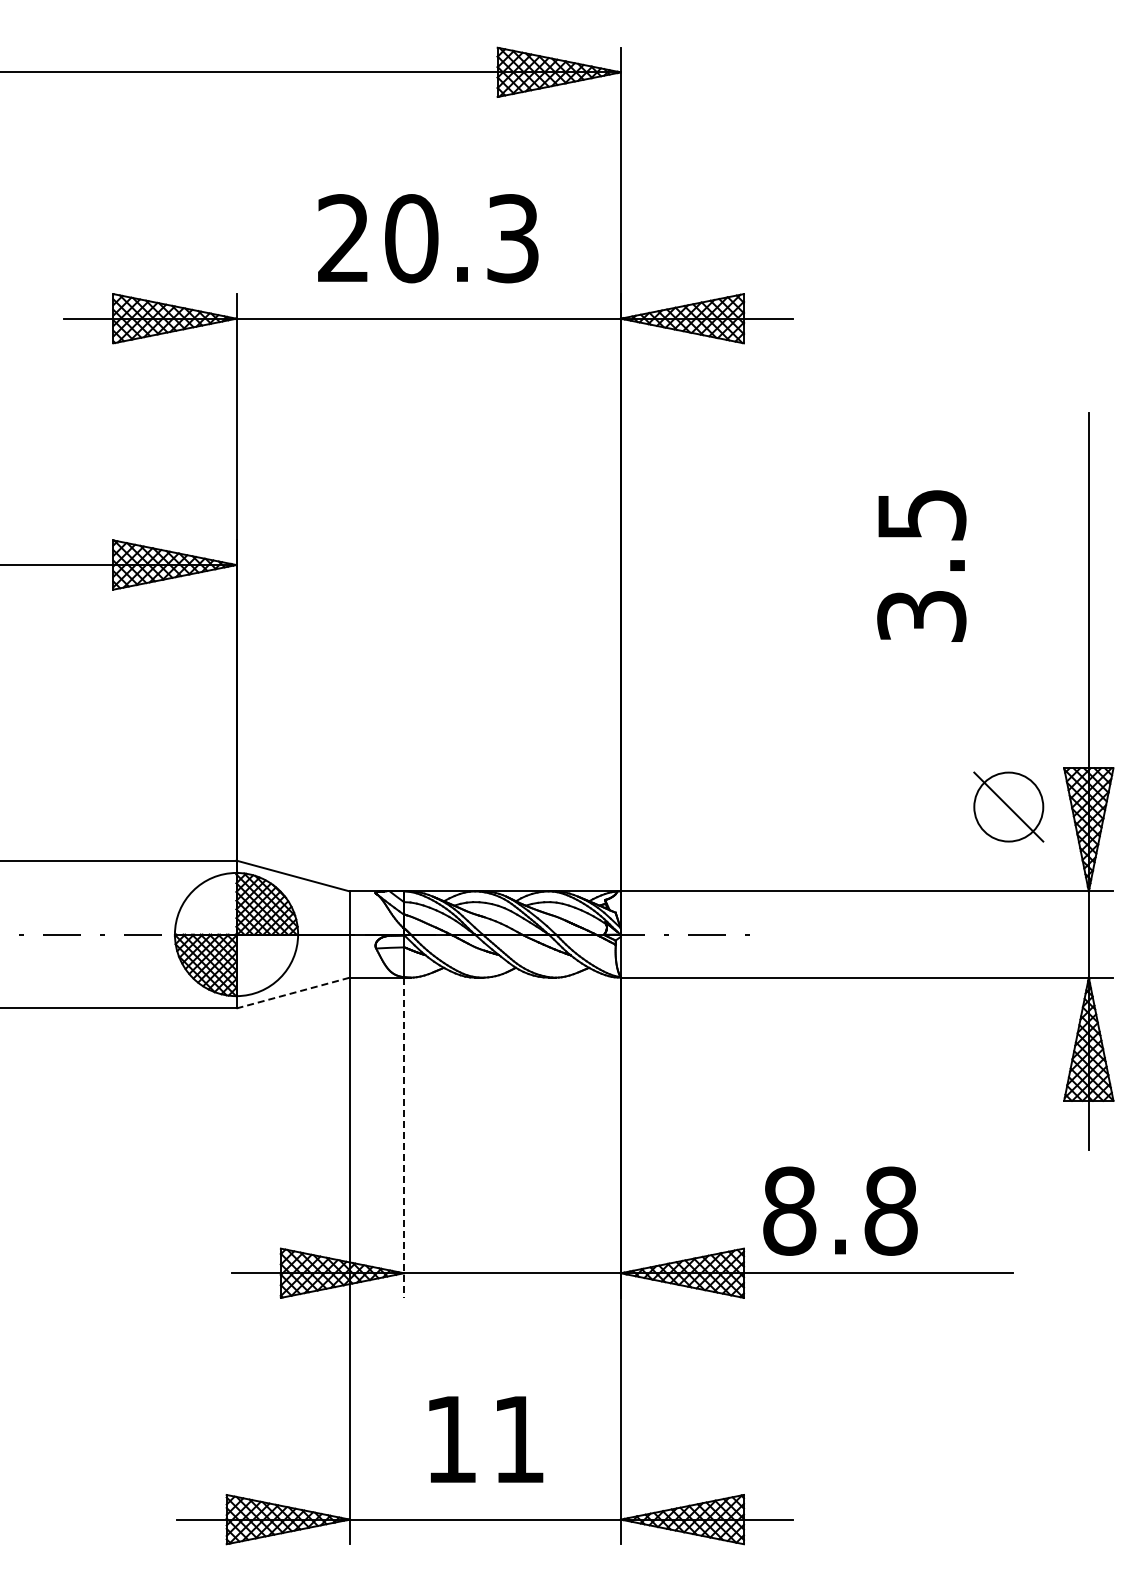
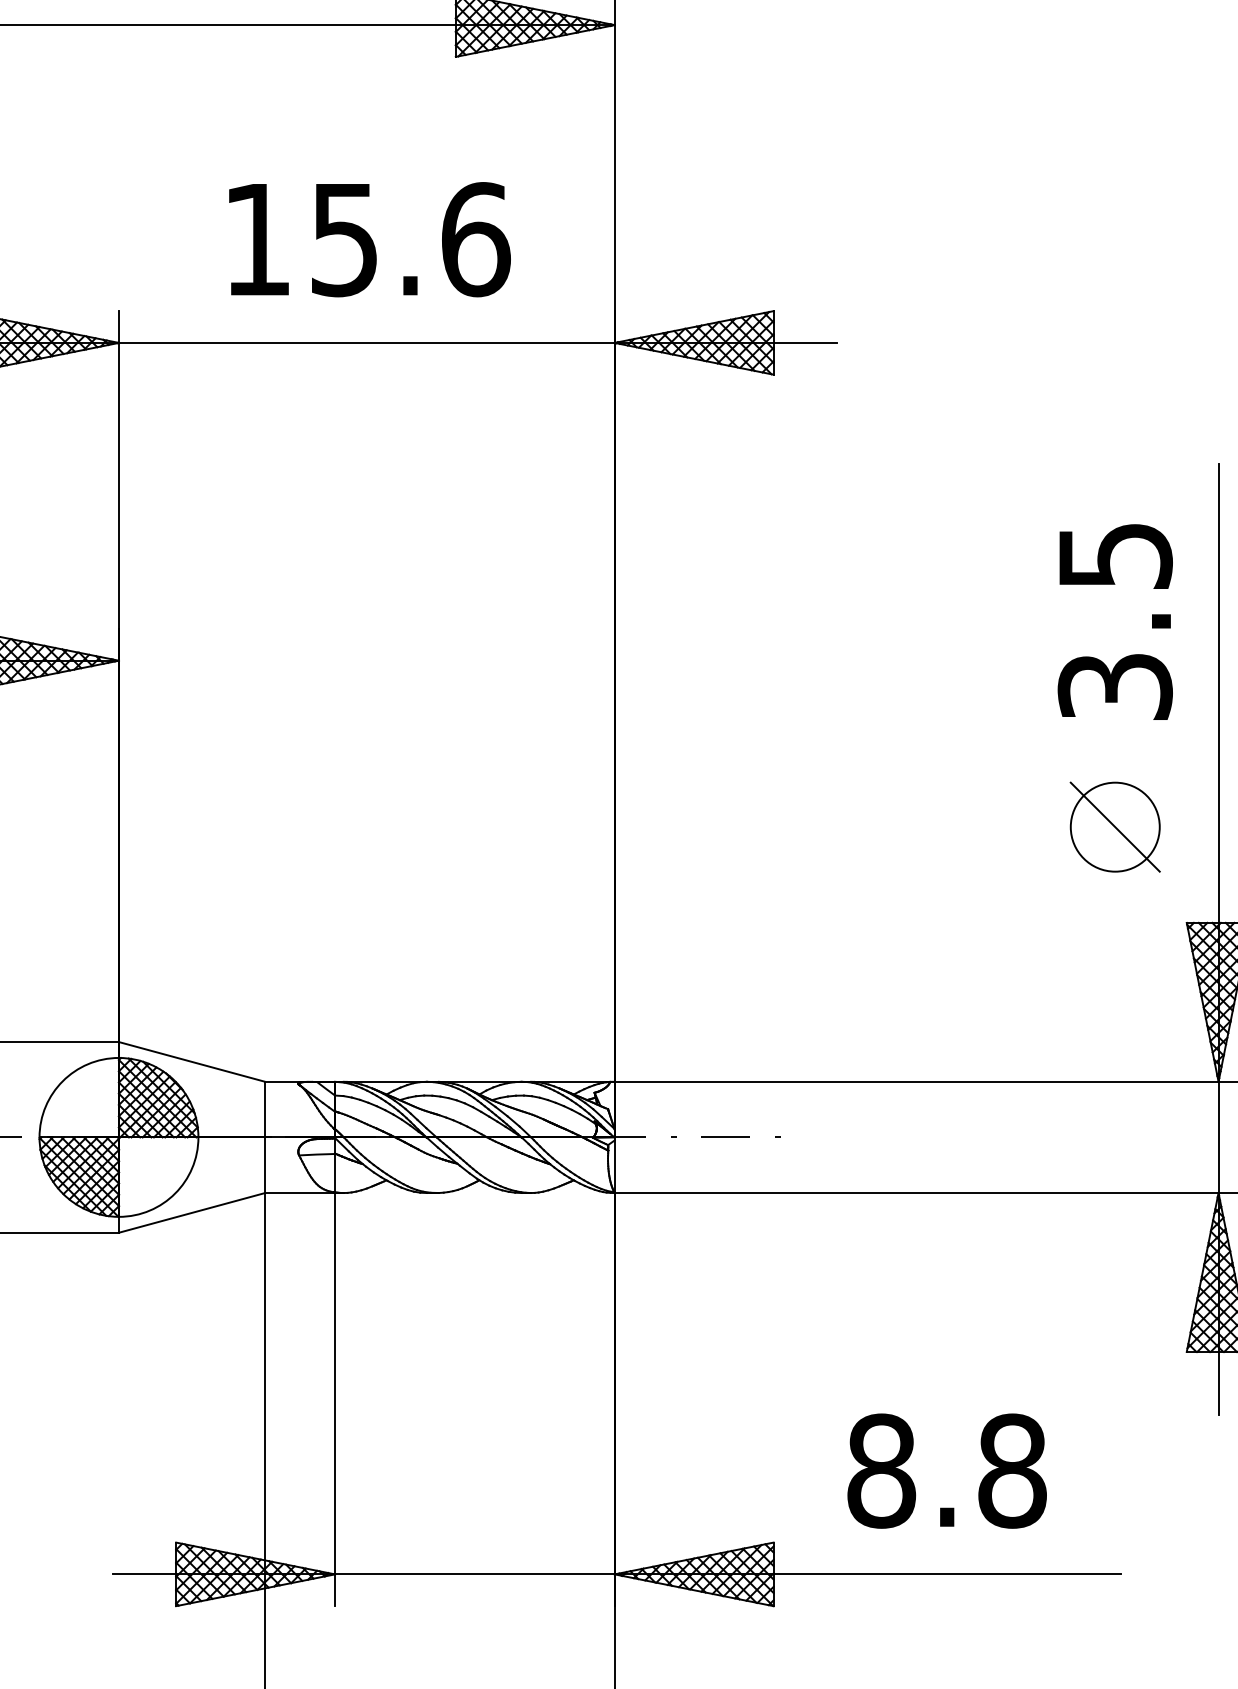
text: (429, 238) -> (367, 239), 20.3 -> 15.6
text: (921, 565) -> (1114, 621), moved
part: (1008, 806) -> (1114, 826), moved
line: (293, 993) -> (192, 1213), dashed -> solid
line: (404, 1138) -> (335, 1400), dashed -> solid
text: (840, 1210) -> (947, 1470), moved

